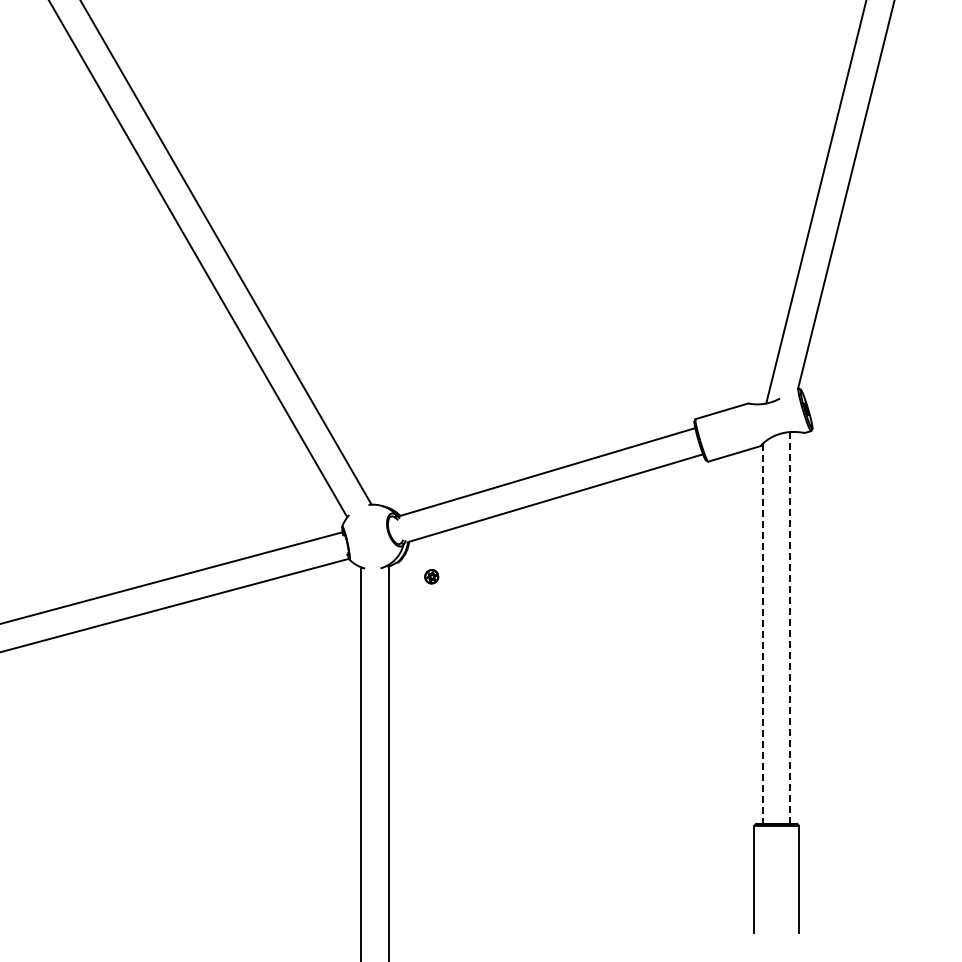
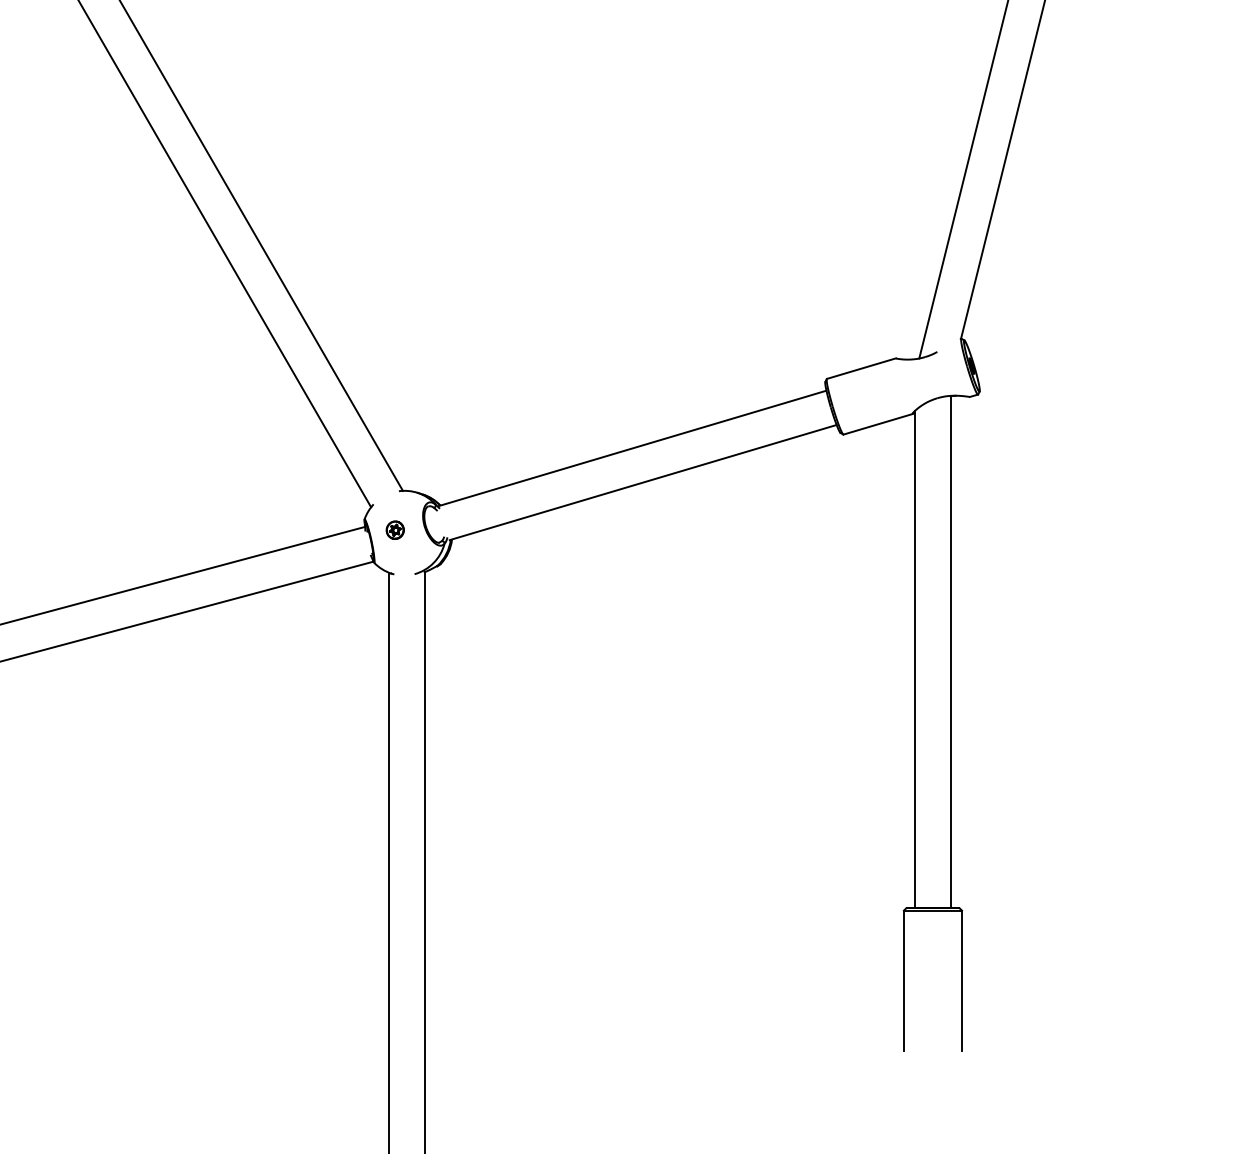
part: (431, 576) -> (394, 529), moved
line: (790, 627) -> (951, 651), dashed -> solid
line: (763, 634) -> (915, 660), dashed -> solid

